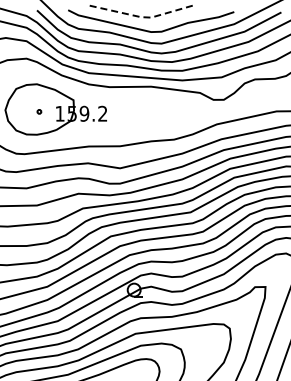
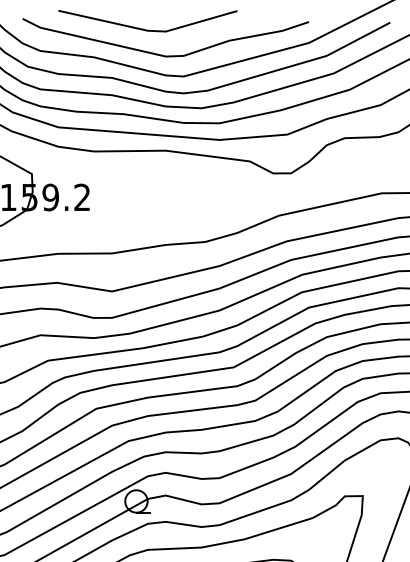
line: (140, 17) -> (147, 31), dashed -> solid

